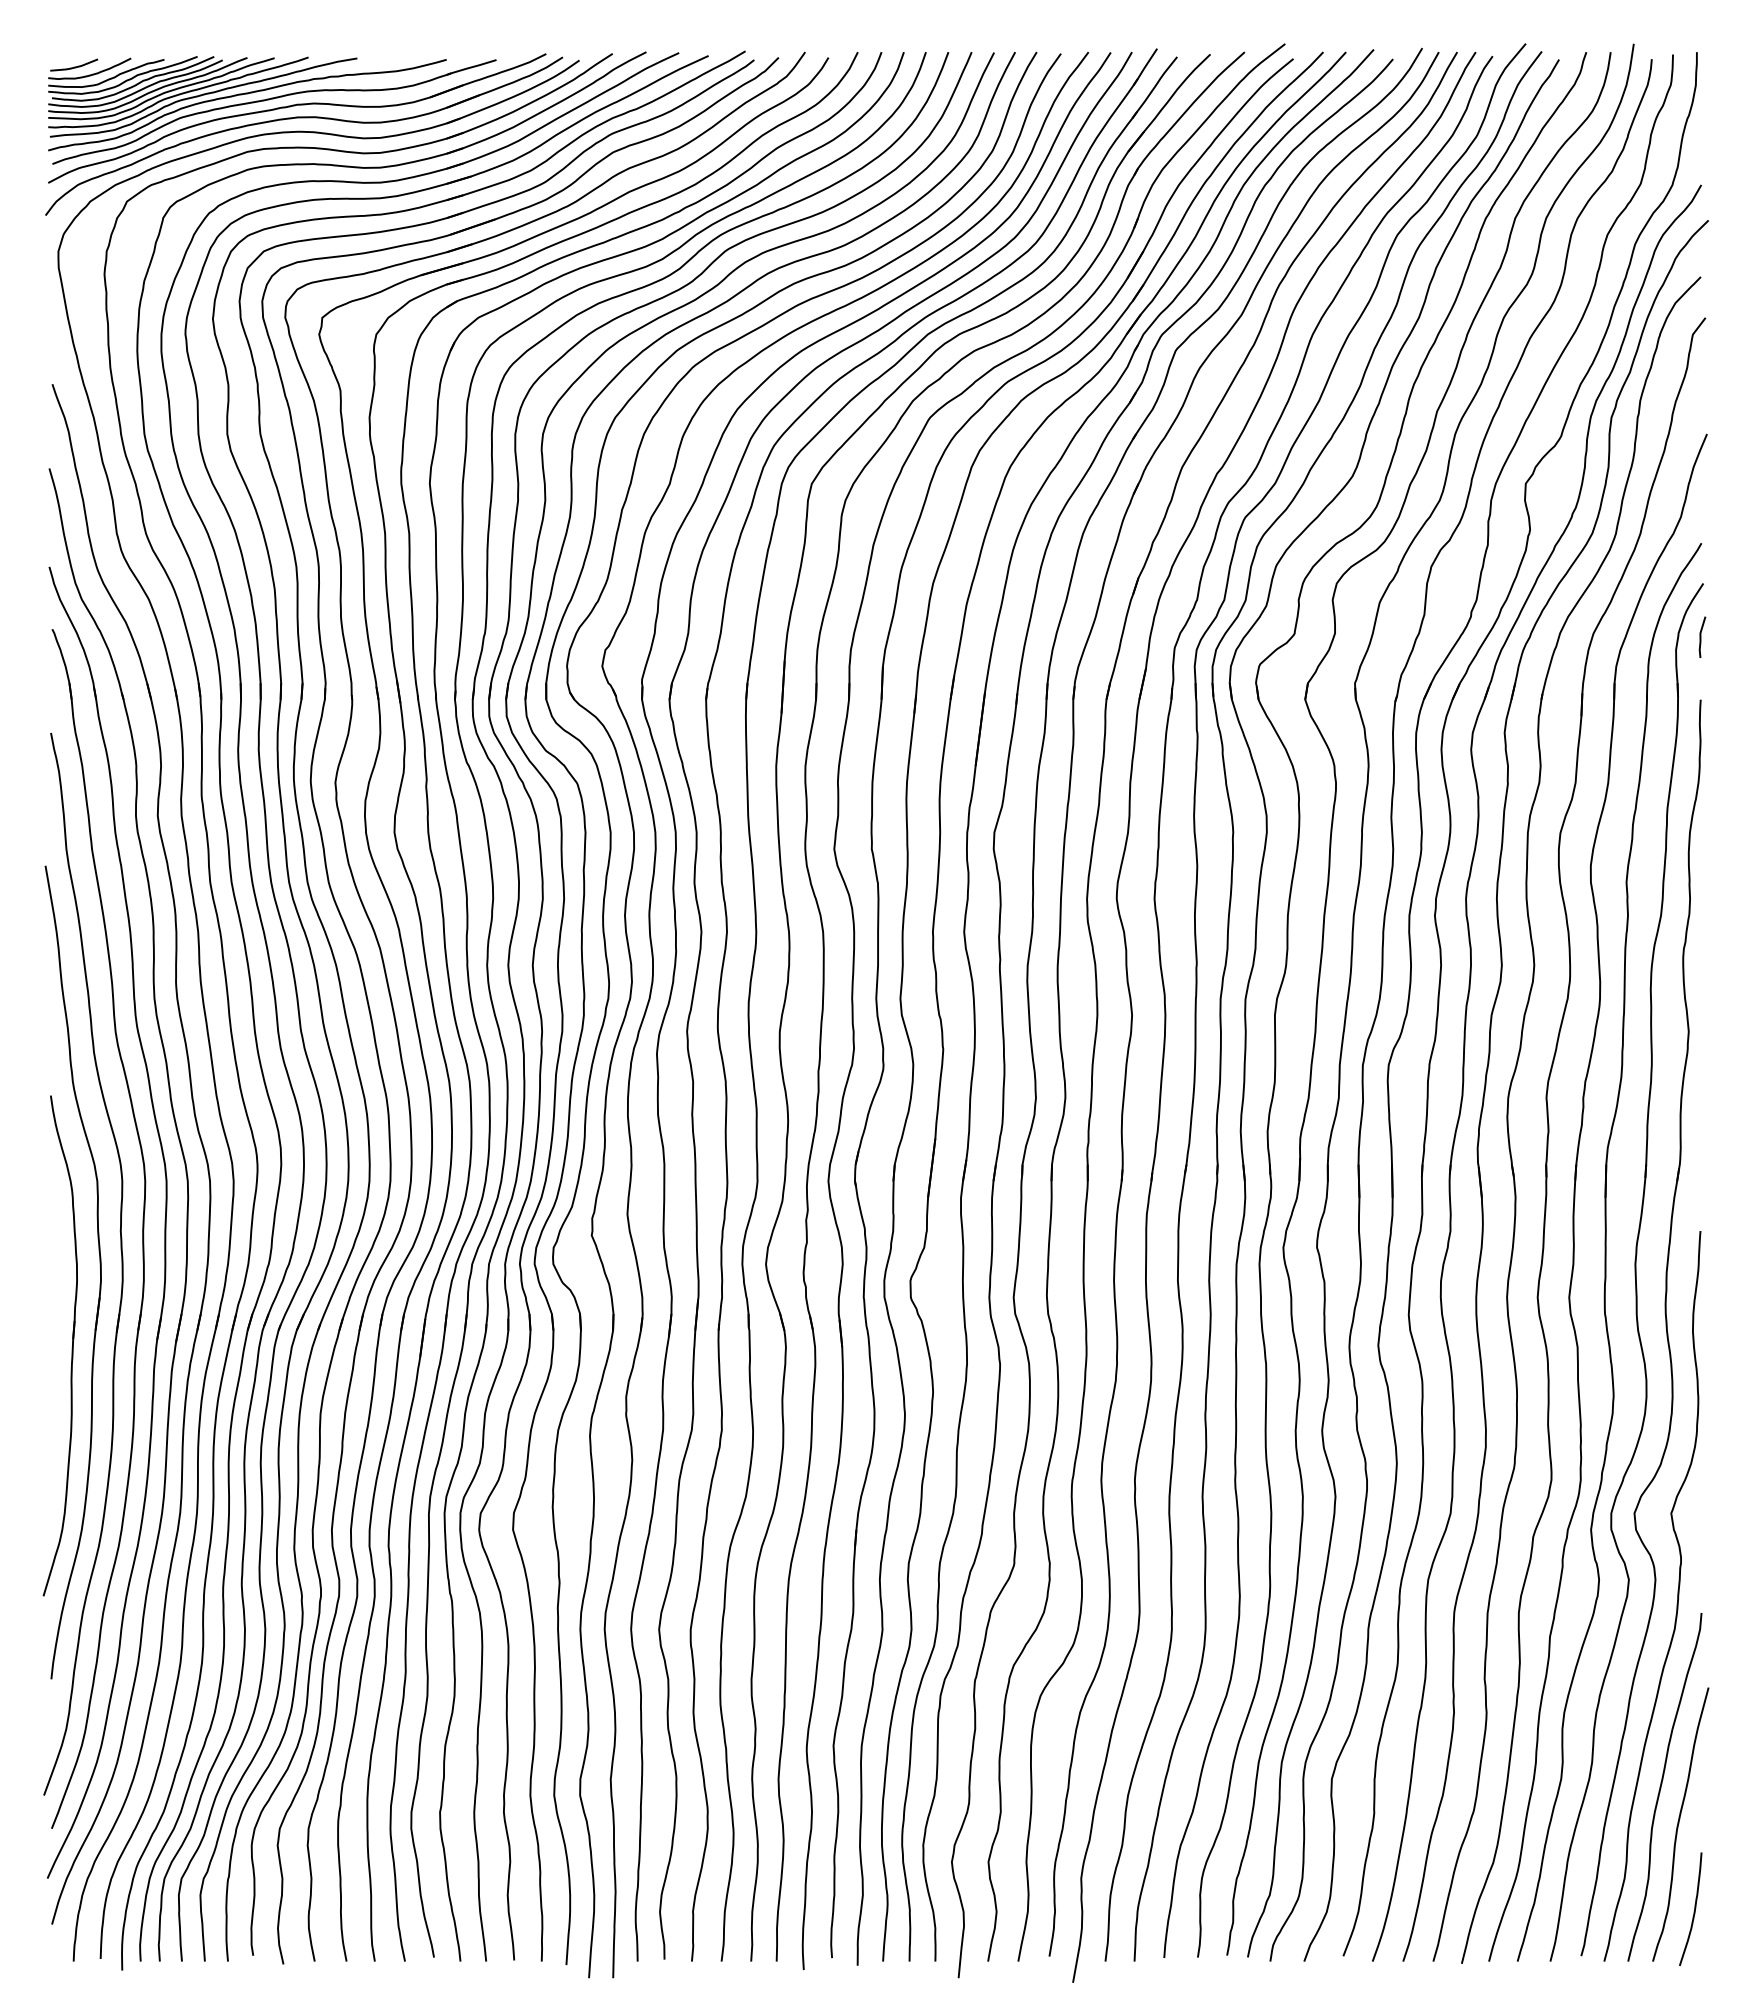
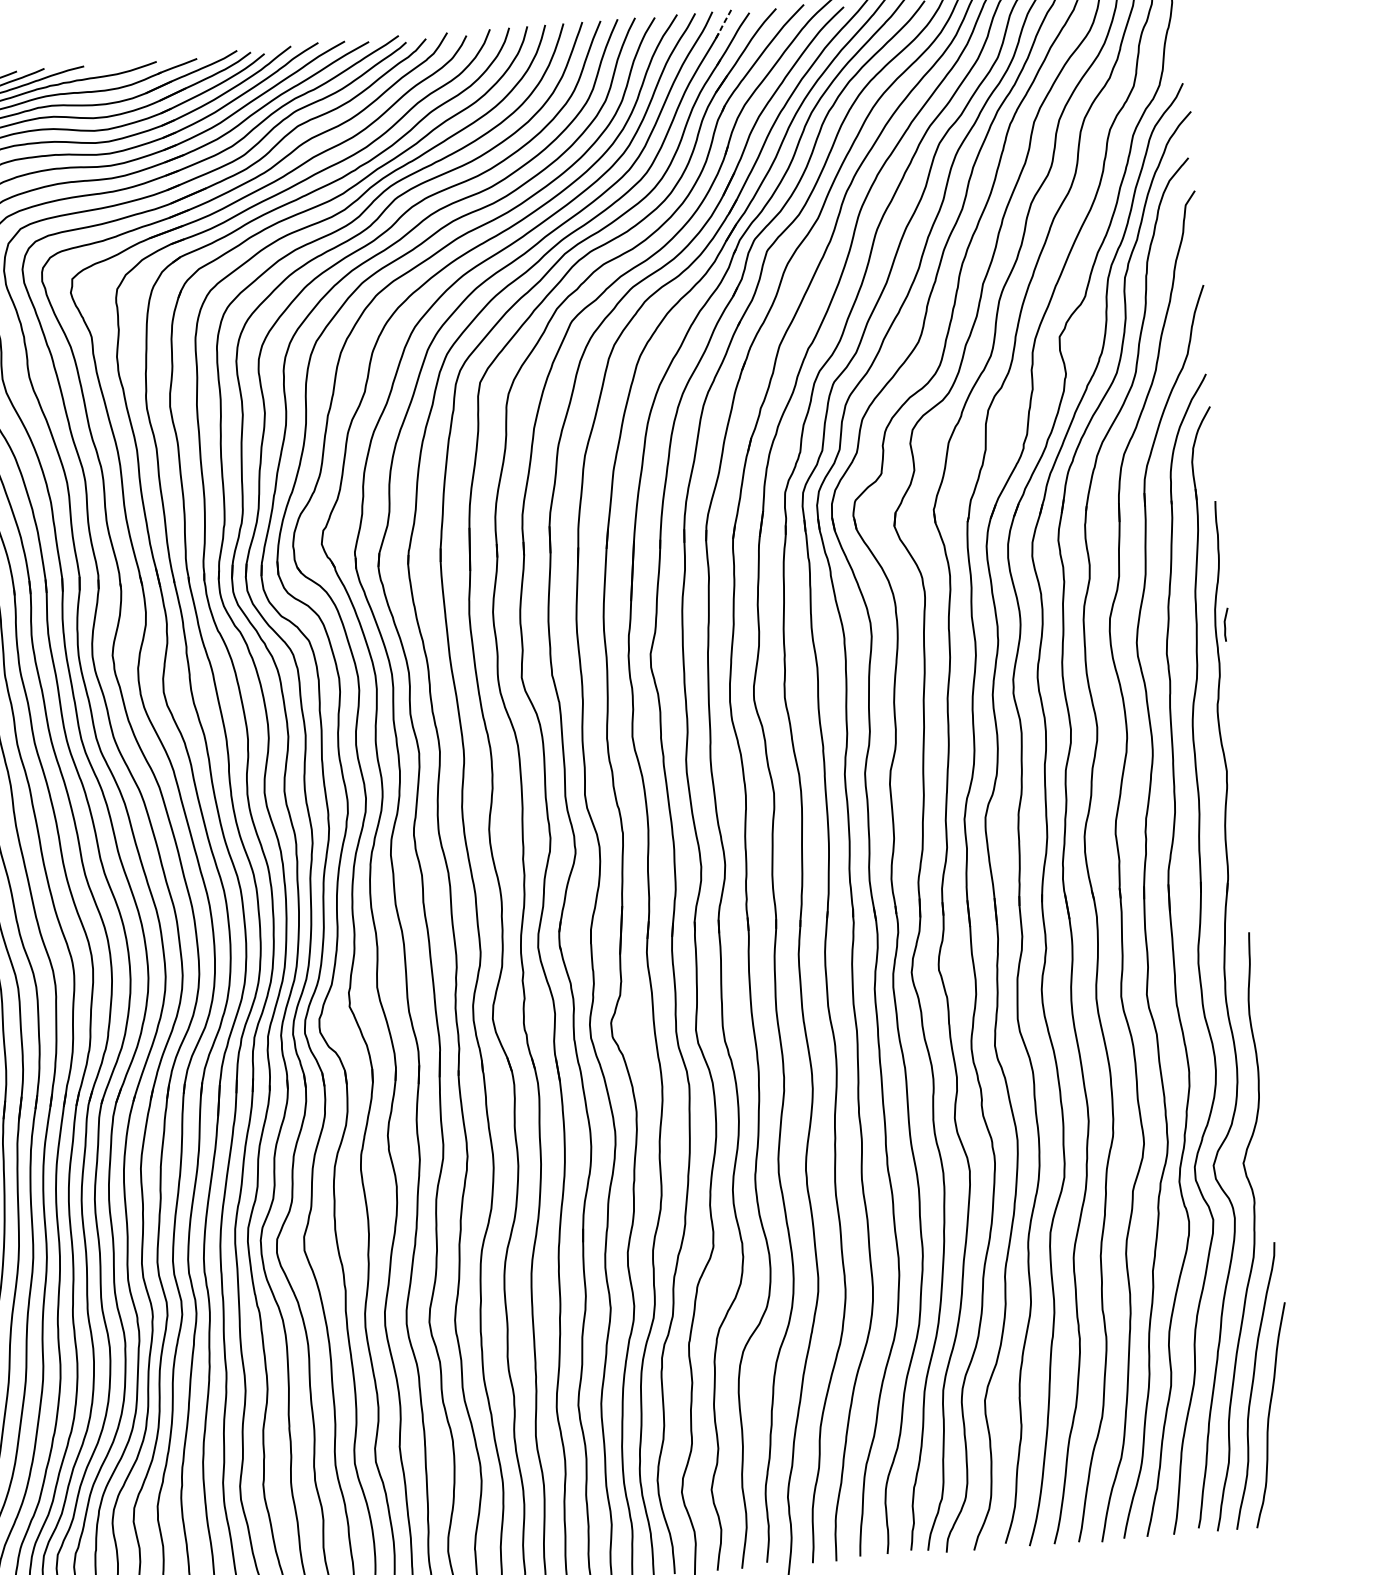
line: (1144, 67) -> (723, 23), solid -> dashed
line: (1701, 636) -> (1225, 624), moved
curve: (1694, 1908) -> (1287, 1482), removed

